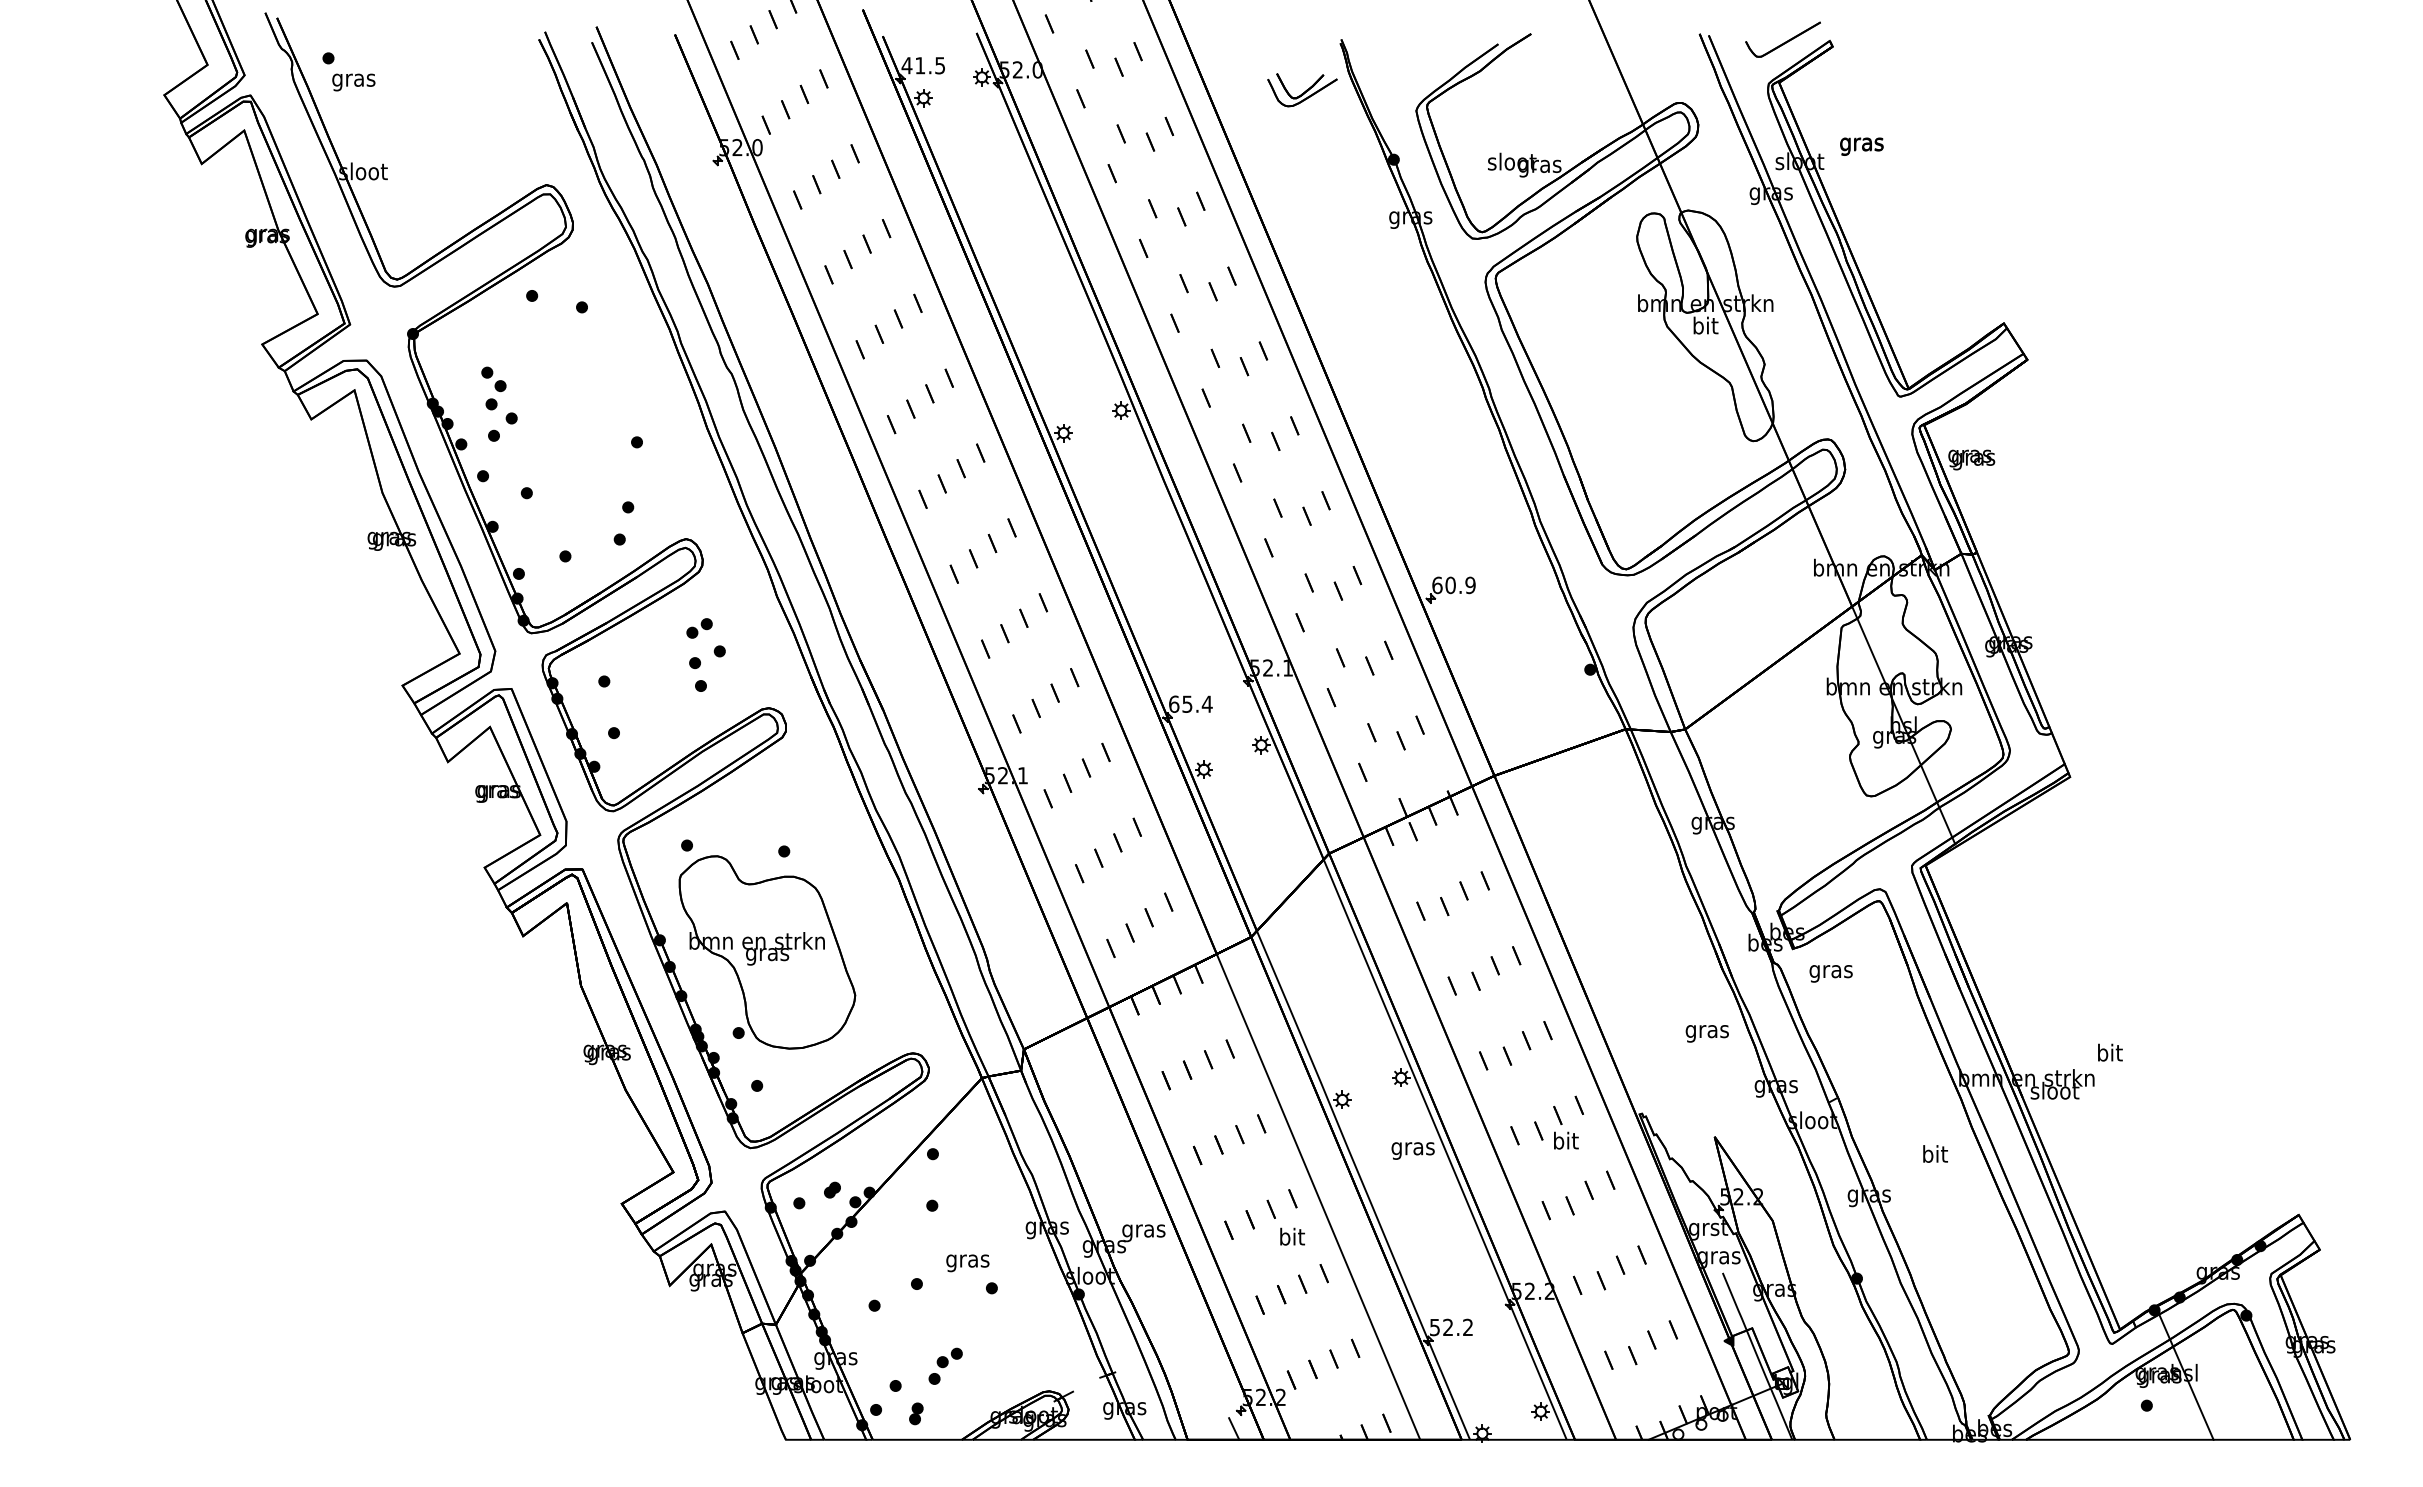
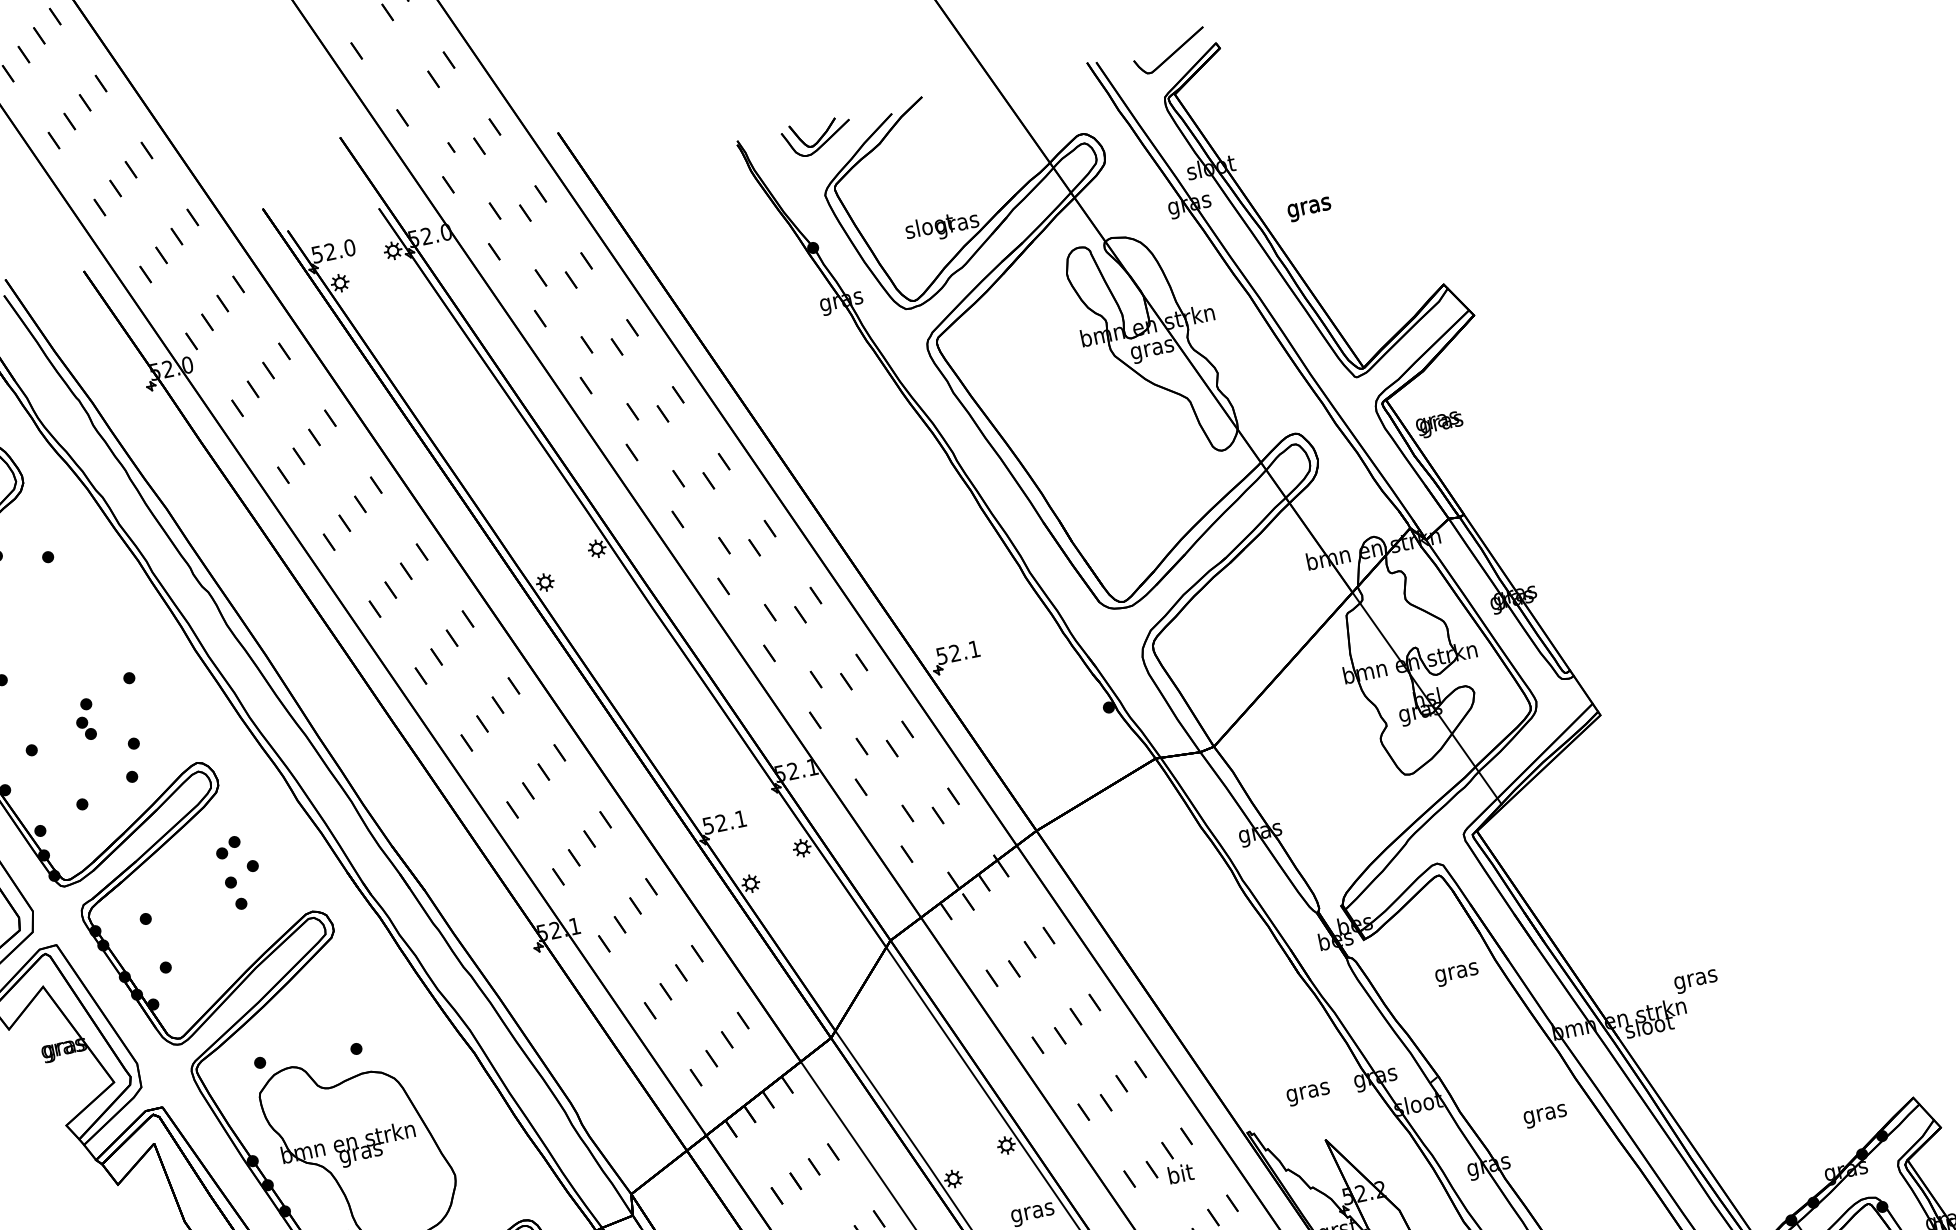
text: (923, 65) -> (333, 251), 41.5 -> 52.0
part: (1302, 90) -> (817, 137), moved
text: (1861, 146) -> (1309, 209), moved
text: (1704, 327) -> (1151, 349), bit -> gras
part: (585, 474) -> (85, 720), added
text: (1453, 585) -> (957, 652), 60.9 -> 52.1
text: (1190, 703) -> (724, 821), 65.4 -> 52.1
text: (1830, 973) -> (1456, 974), moved
text: (1706, 1033) -> (1307, 1094), moved
text: (2109, 1054) -> (1695, 979), bit -> gras
text: (1934, 1156) -> (1544, 1114), bit -> gras

